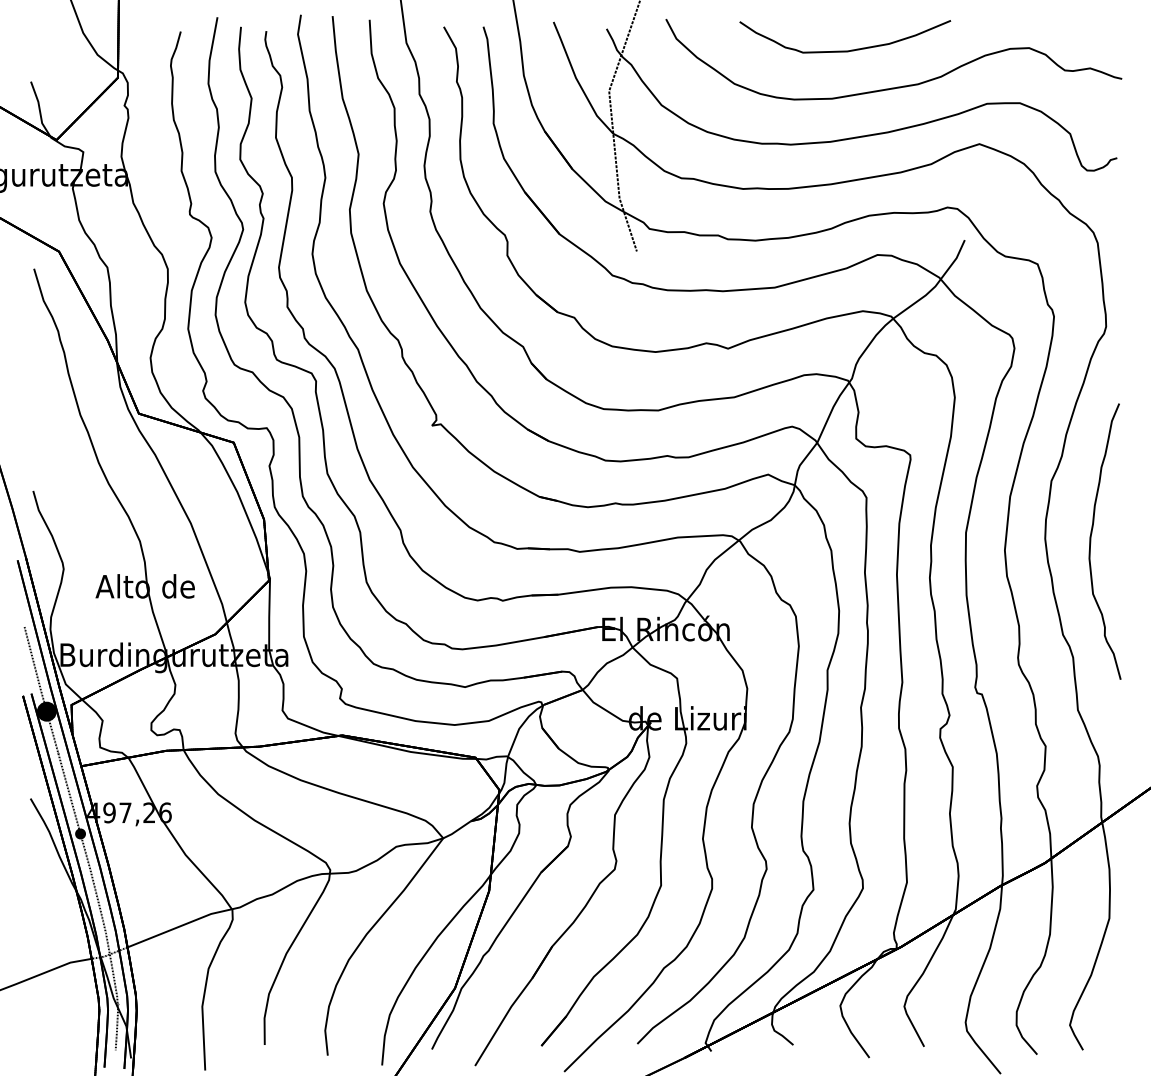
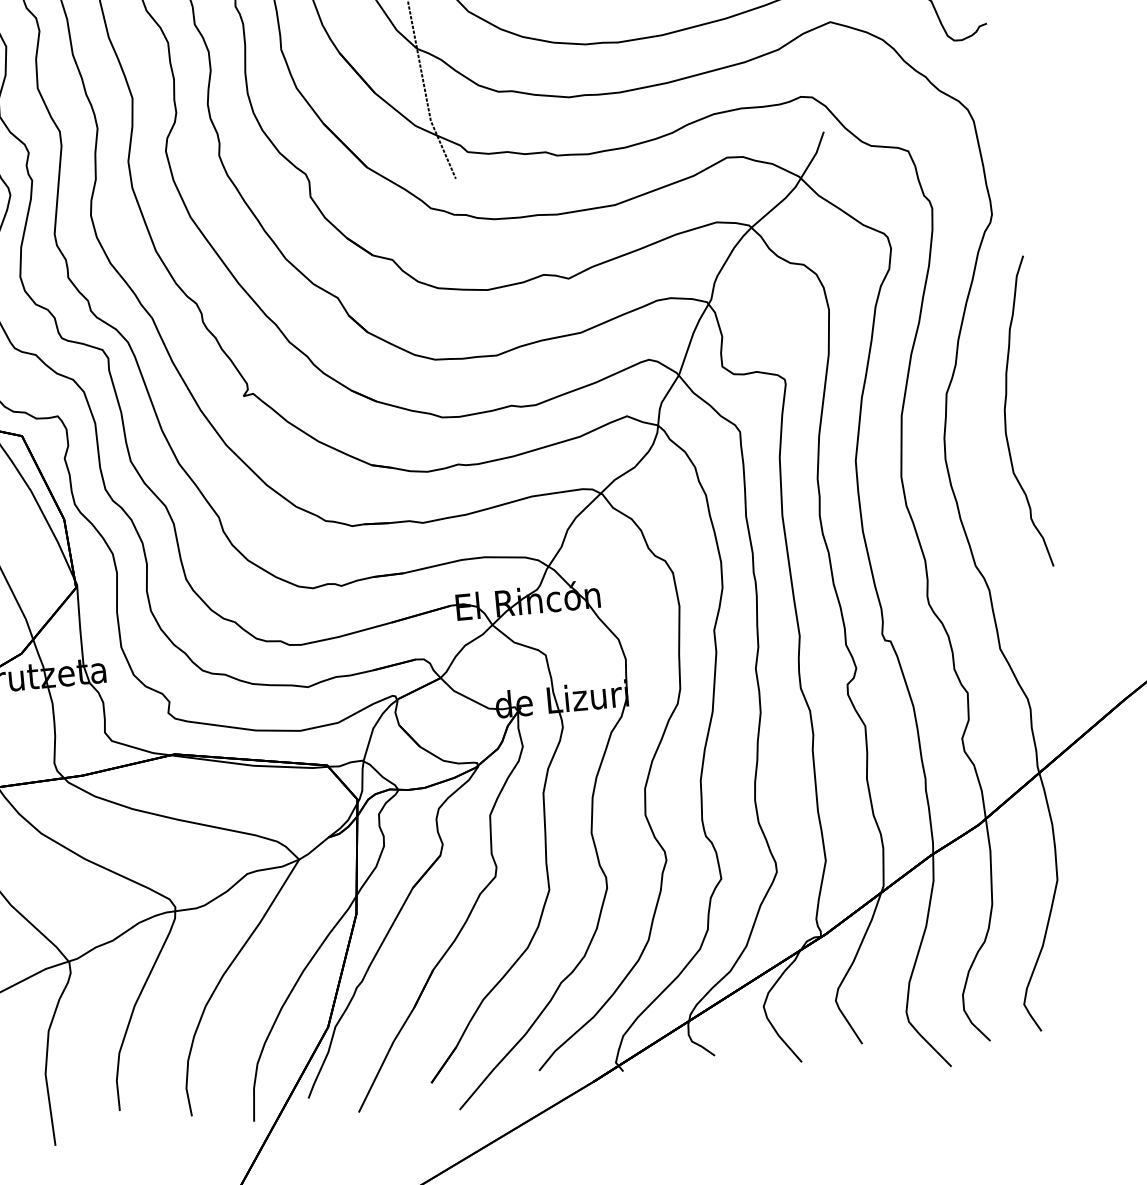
curve: (1091, 541) -> (1006, 413), moved

